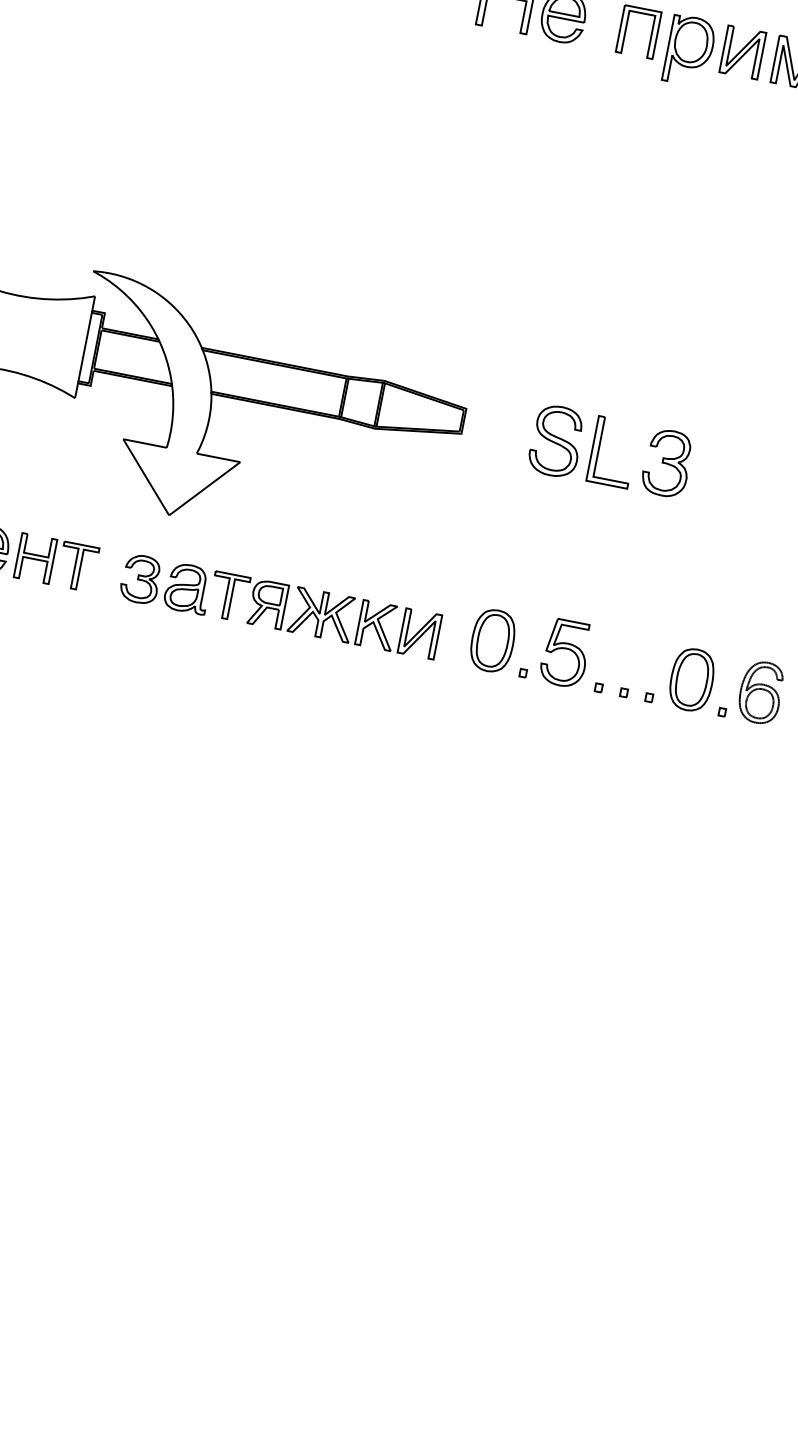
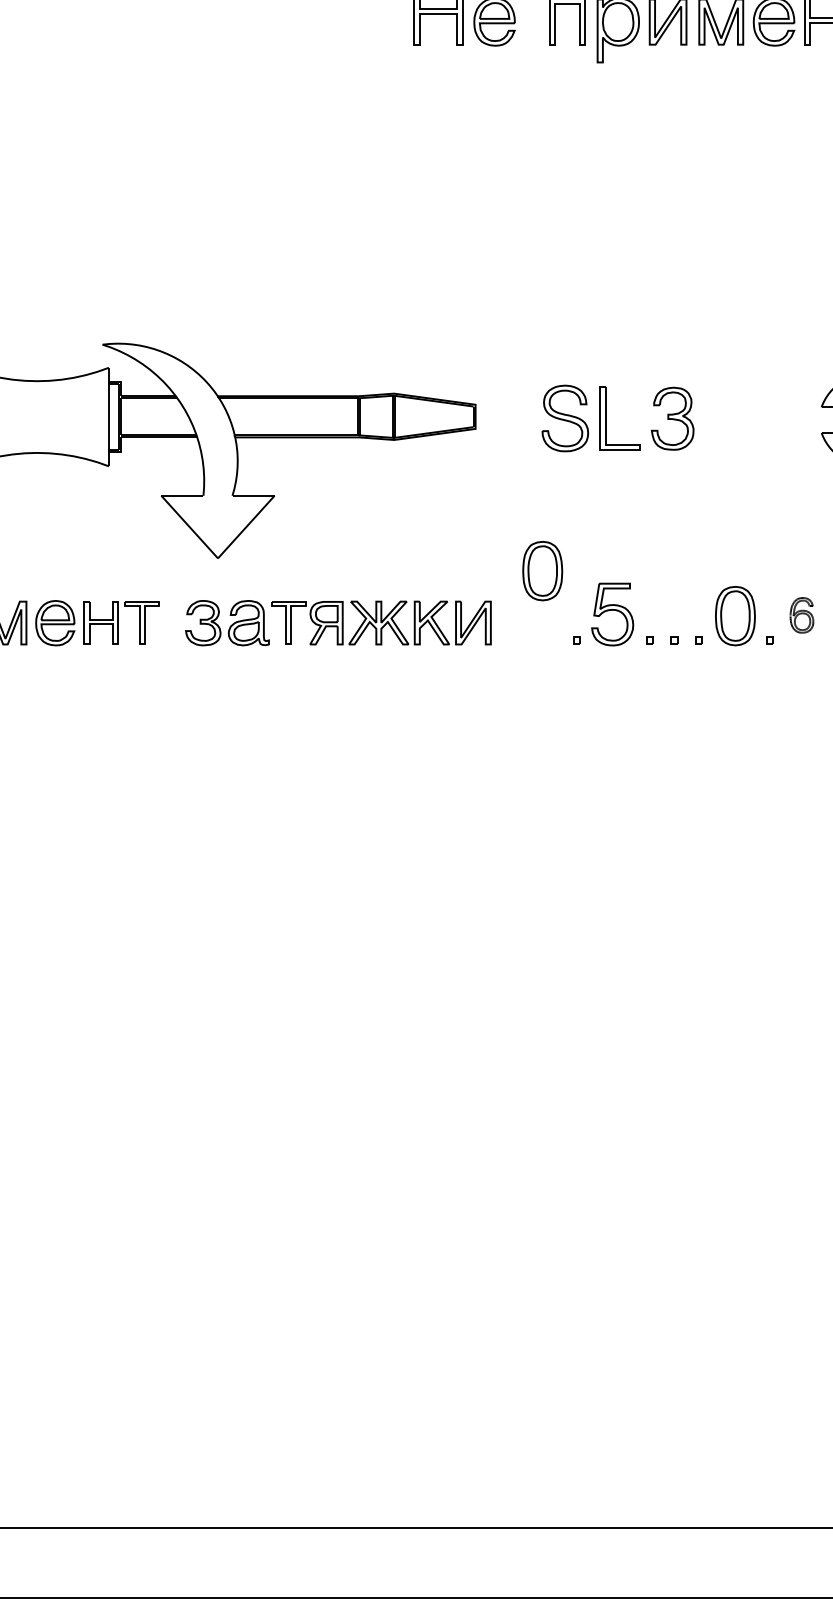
part: (492, 641) -> (542, 571), moved
part: (760, 692) -> (801, 615), size x0.6

